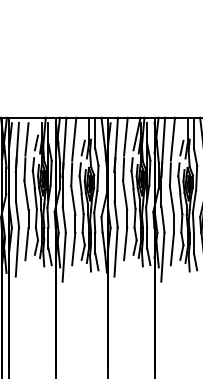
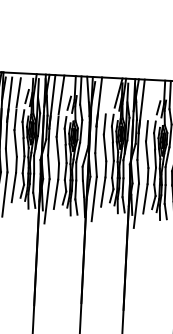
line: (125, 136) -> (108, 94), removed
line: (172, 138) -> (150, 98), removed

